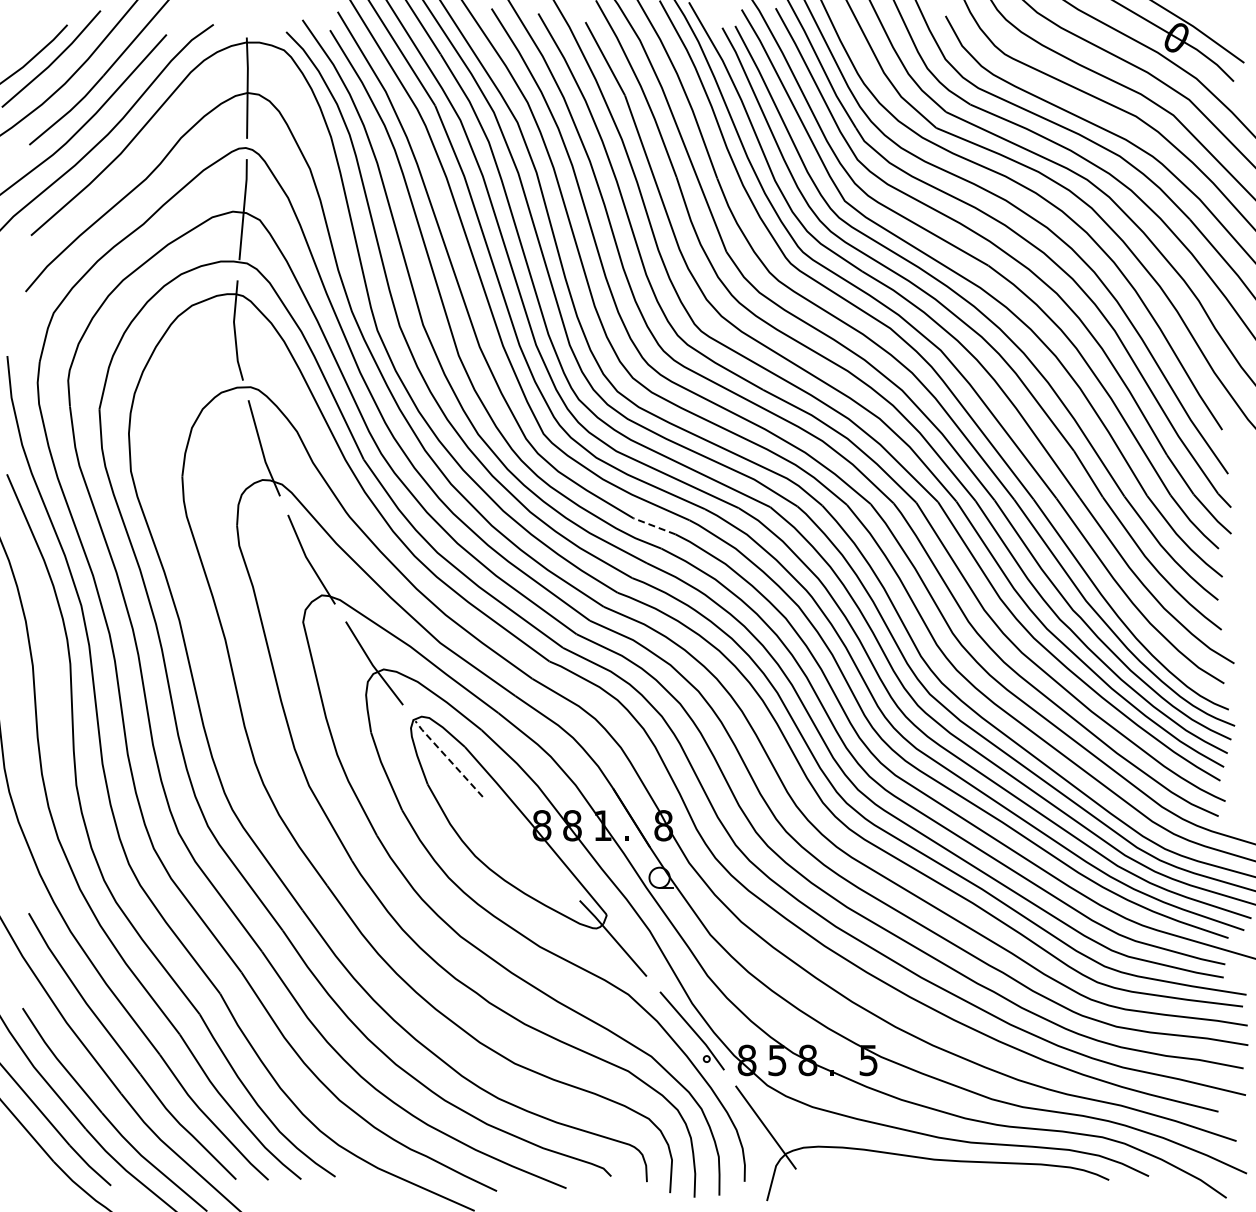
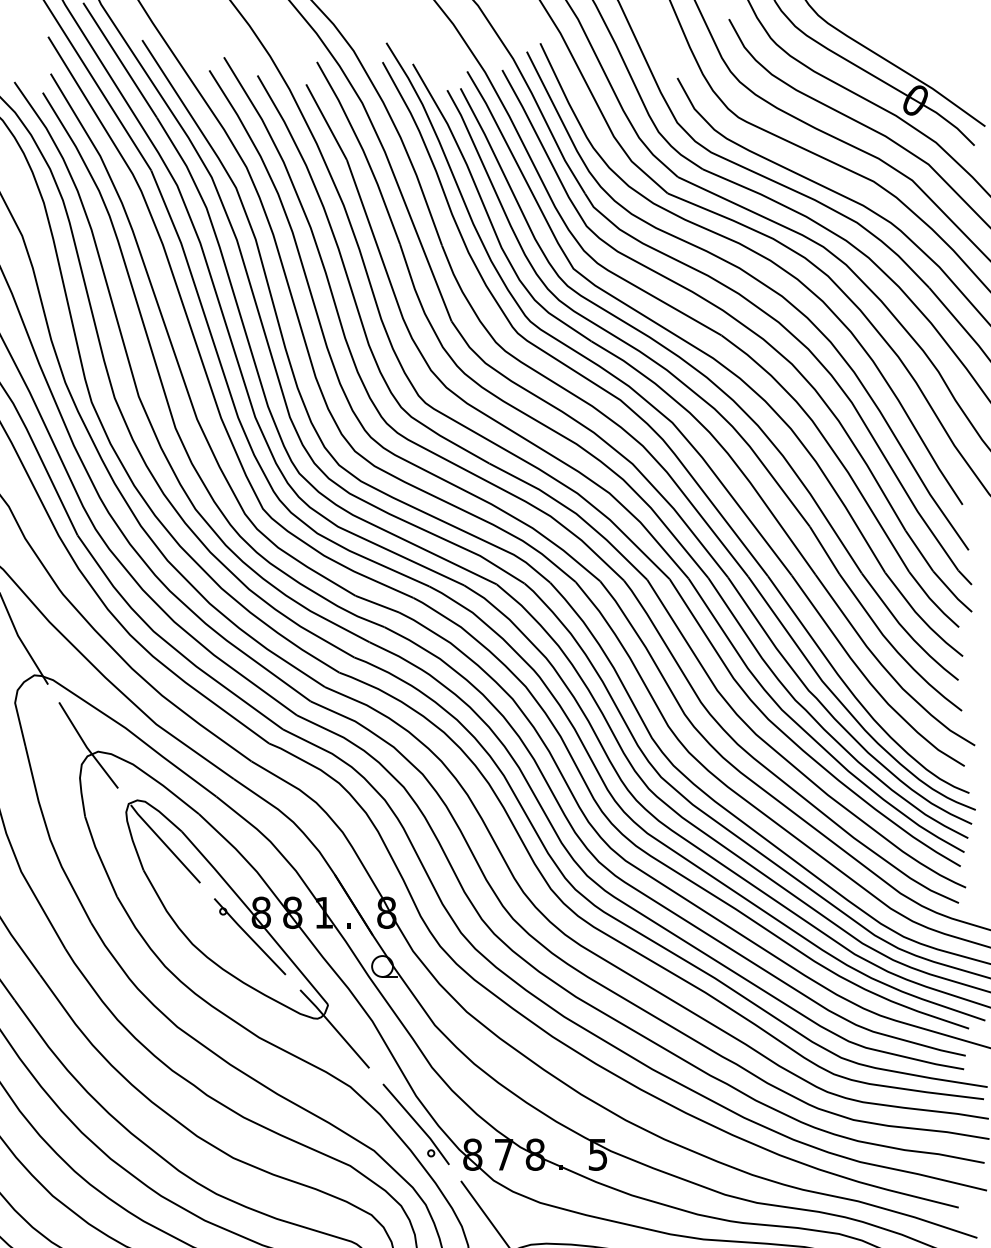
line: (654, 526) -> (377, 604), dashed -> solid
line: (448, 758) -> (164, 843), dashed -> solid
part: (531, 848) -> (250, 936), added
text: (777, 1060) -> (504, 1154), 5 -> 7

